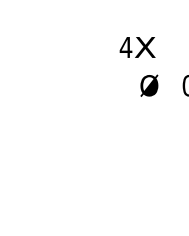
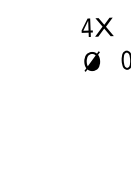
text: (137, 47) -> (97, 27), moved

